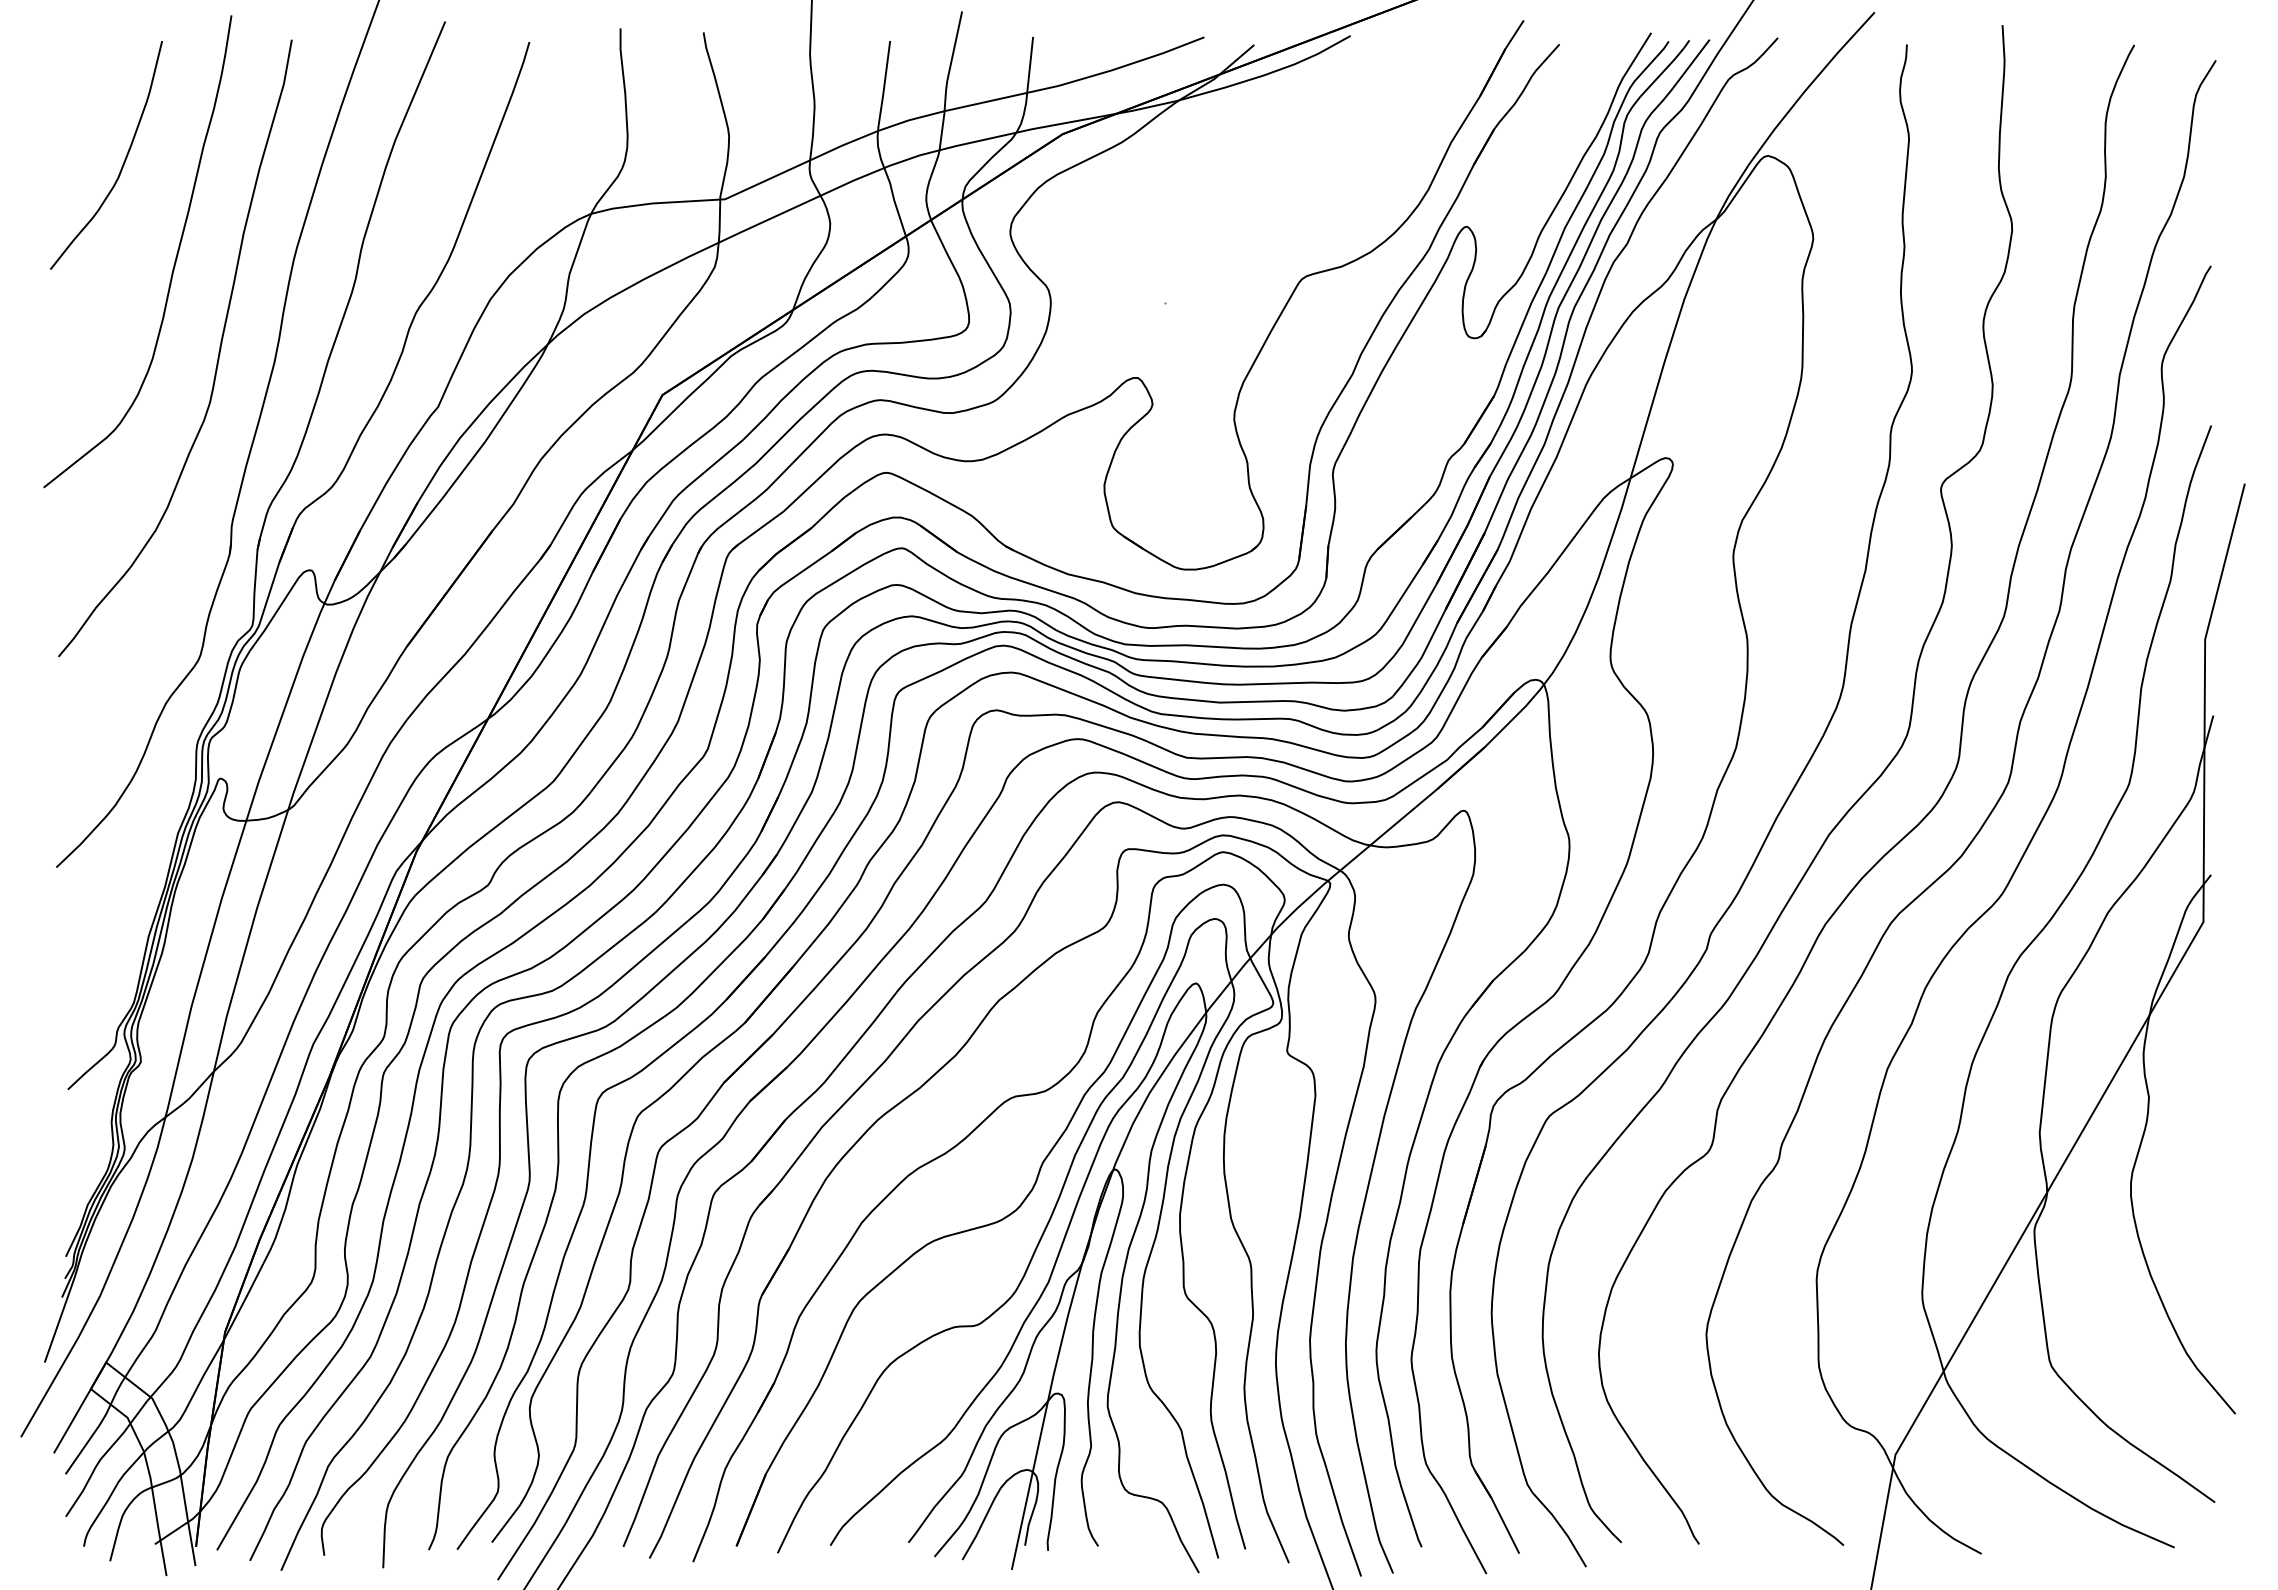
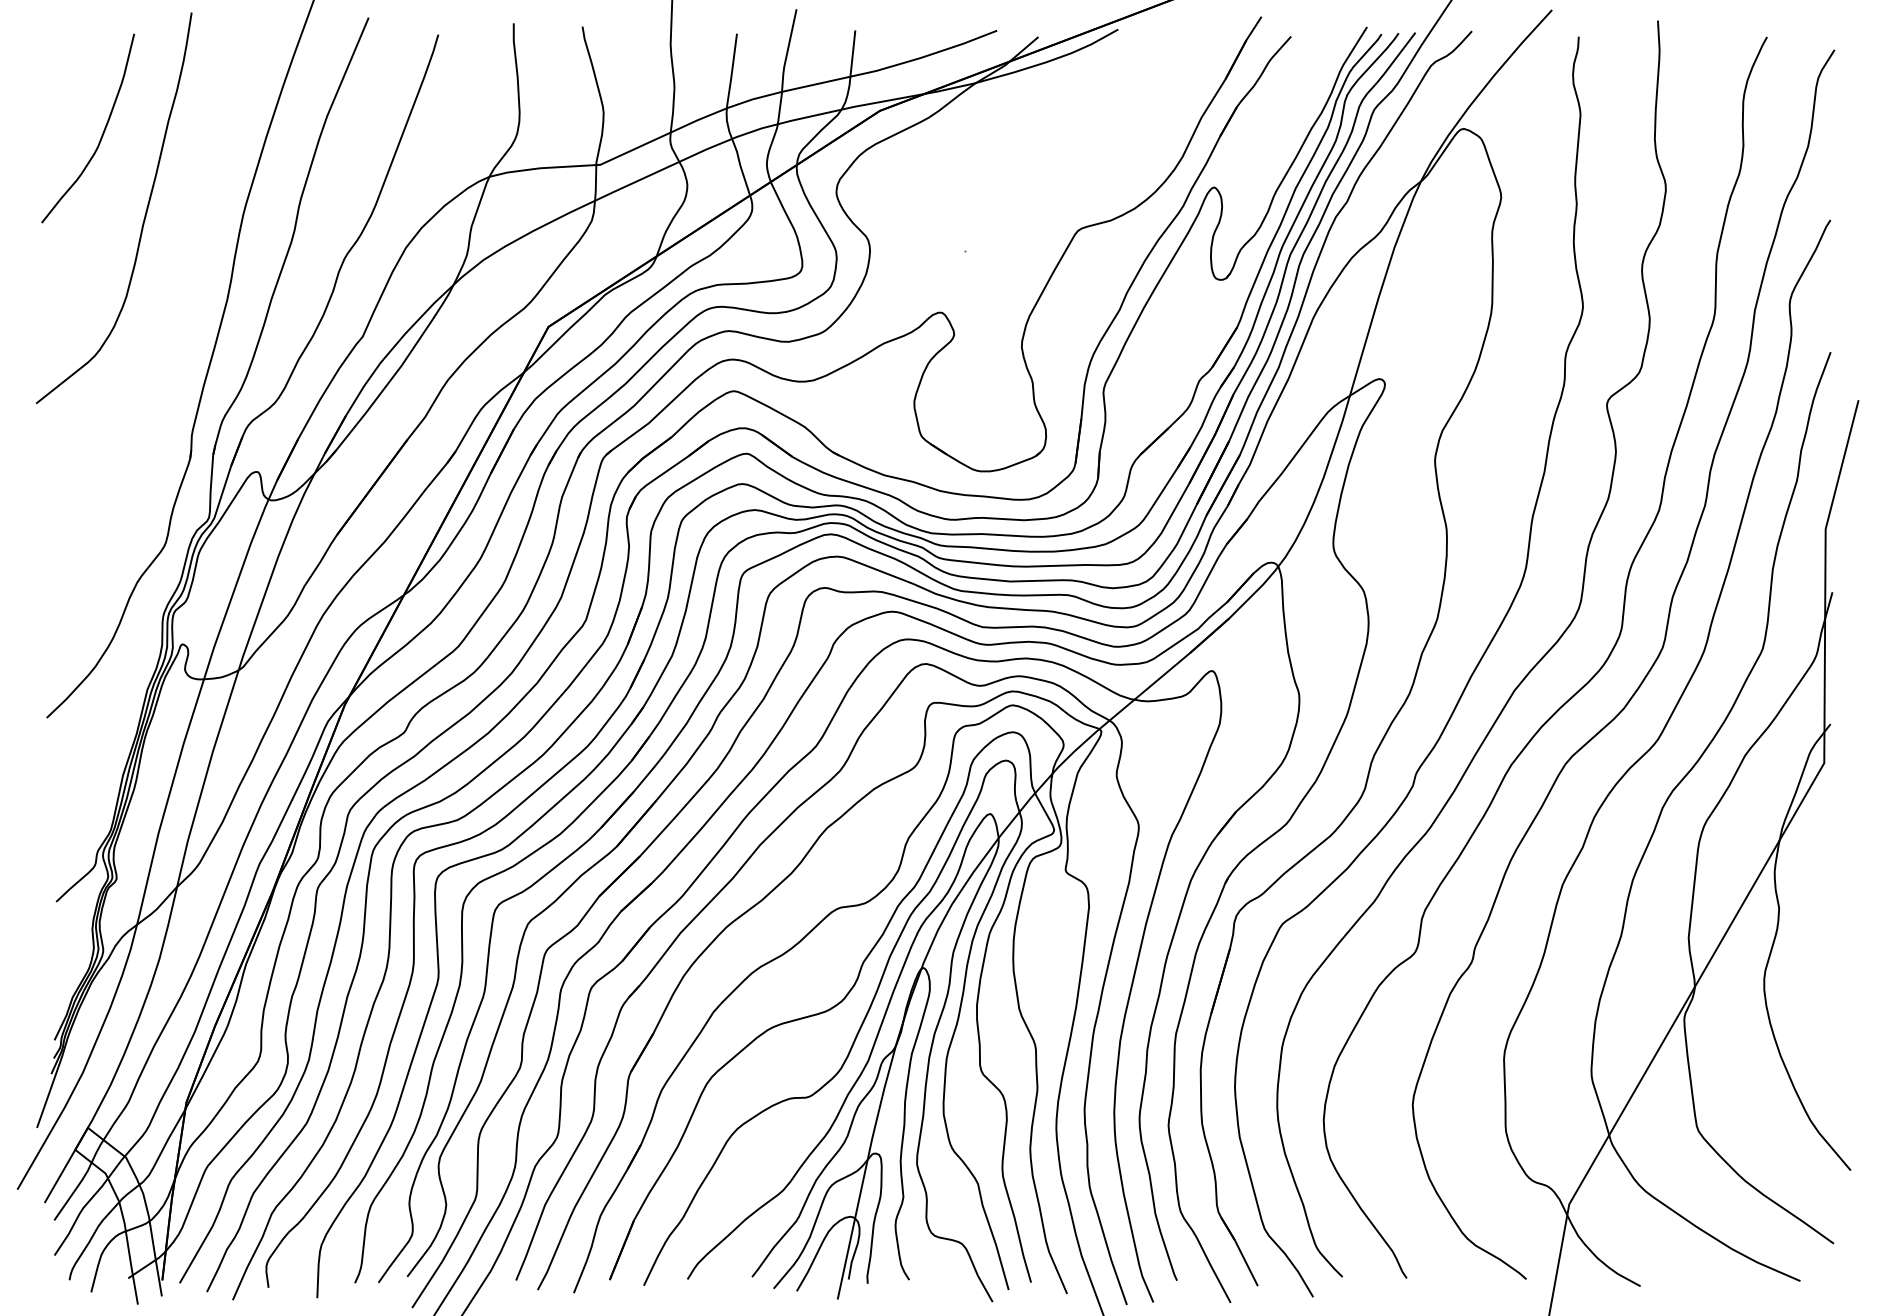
curve: (217, 357) -> (180, 295), removed

